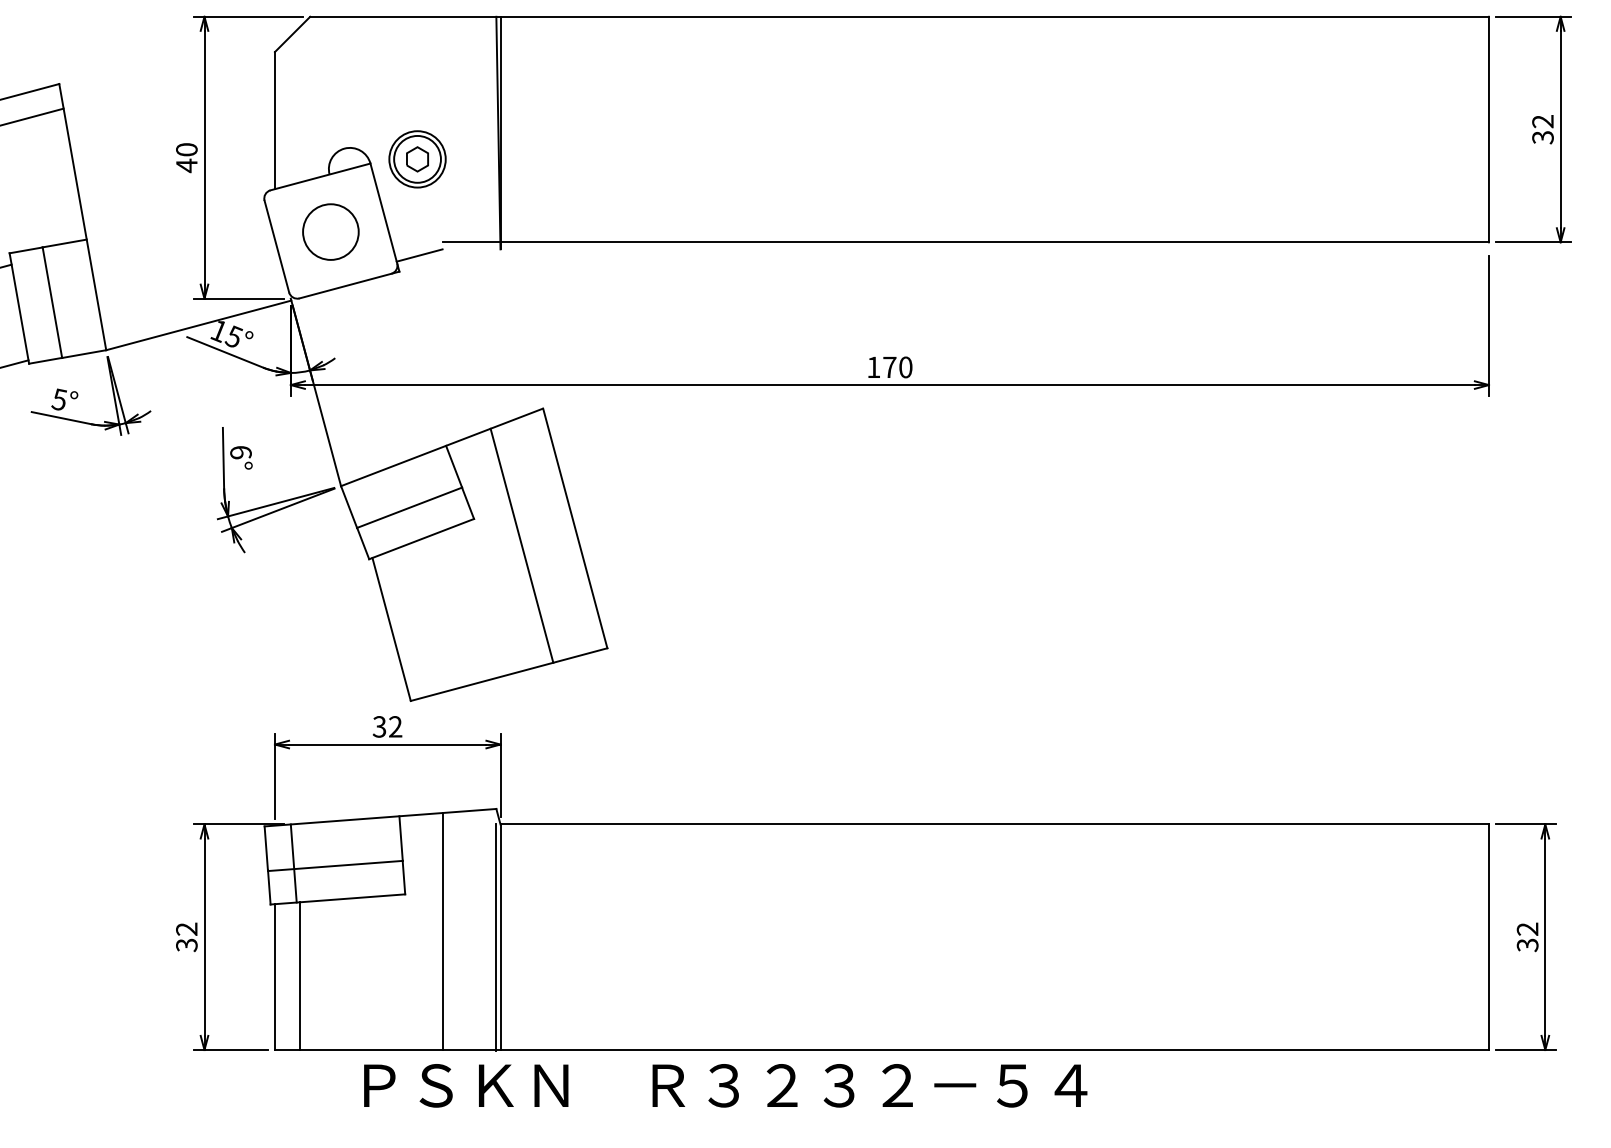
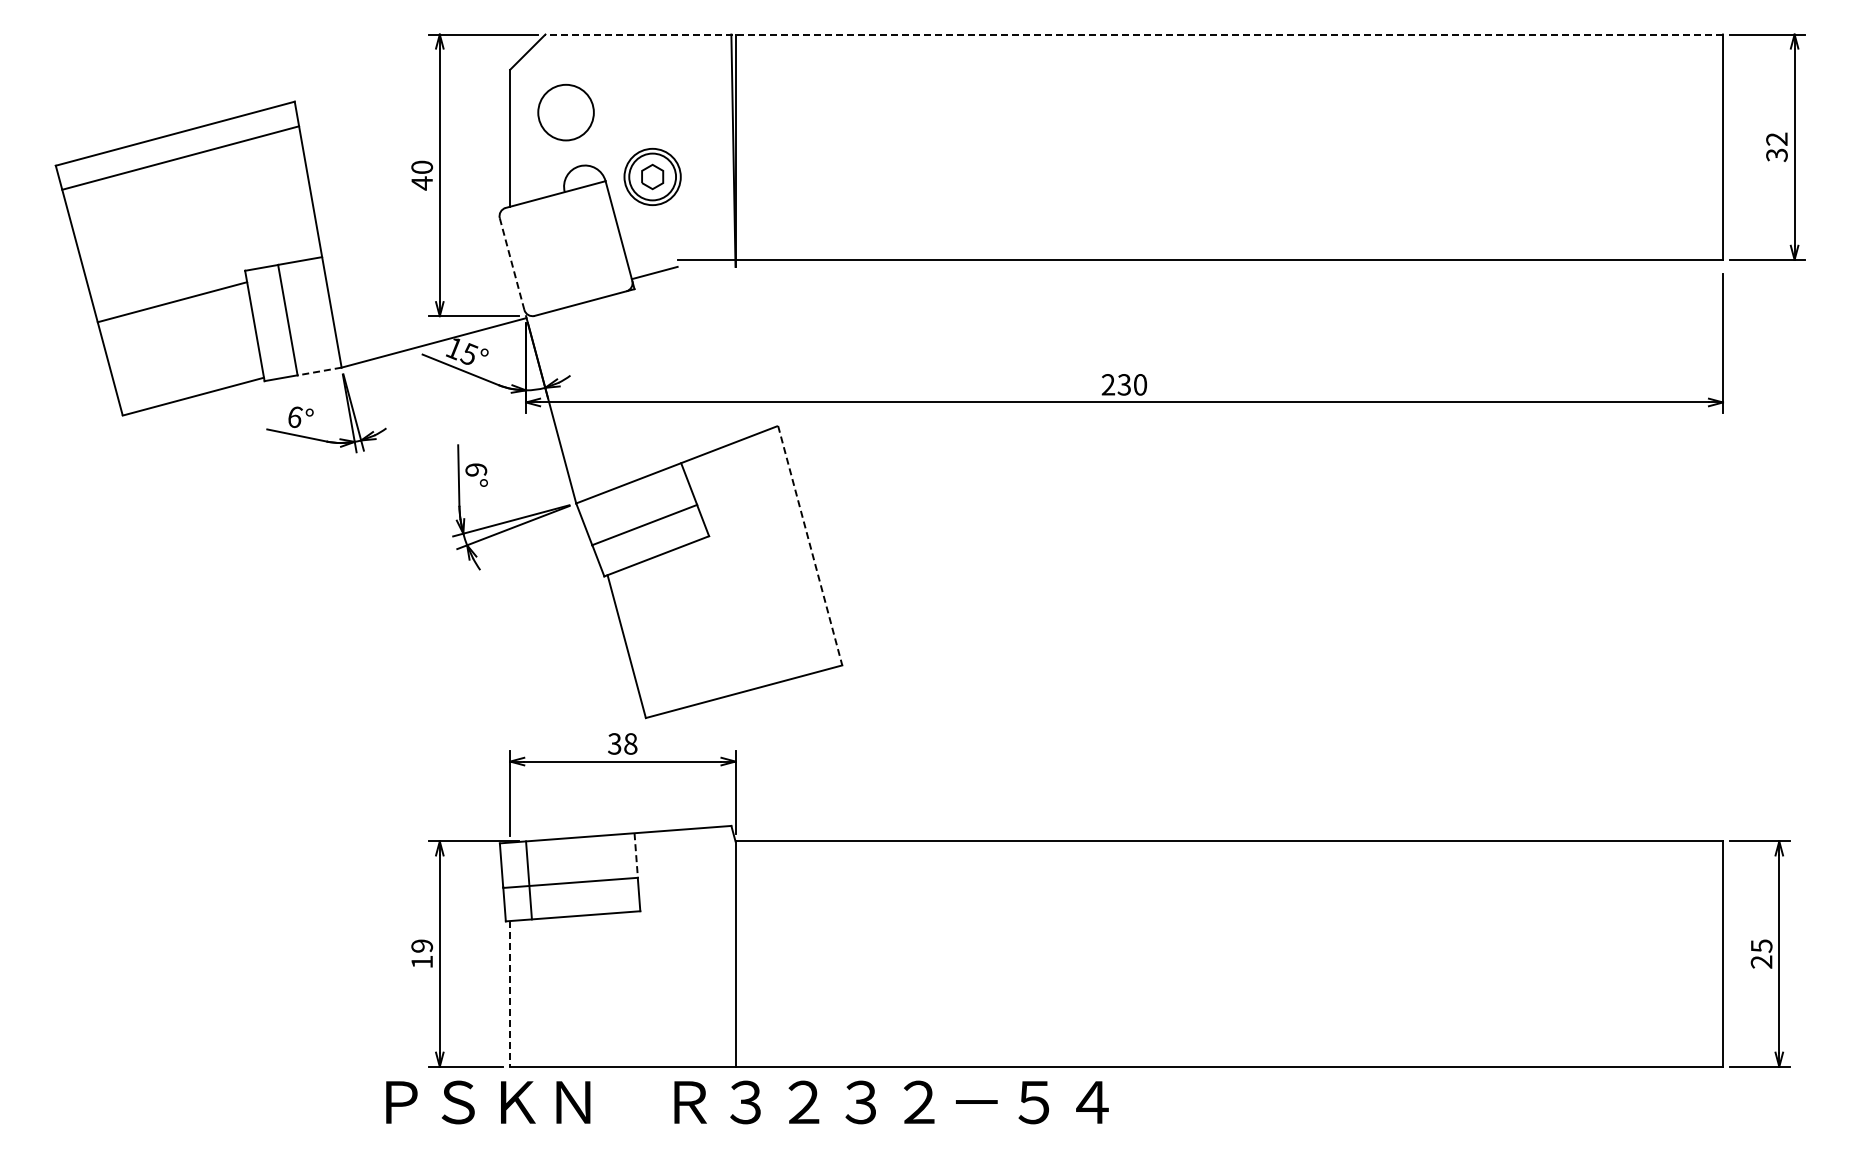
line: (899, 16) -> (1134, 34), solid -> dashed
circle: (330, 231) -> (565, 112), moved
line: (277, 246) -> (512, 264), solid -> dashed
line: (84, 354) -> (319, 371), solid -> dashed
text: (881, 367) -> (1116, 384), 170 -> 230
text: (59, 400) -> (294, 417), 5° -> 6°
line: (575, 528) -> (810, 545), solid -> dashed
line: (521, 545) -> (756, 562), removed
text: (395, 726) -> (630, 743), 32 -> 38
line: (401, 839) -> (636, 856), solid -> dashed
line: (442, 930) -> (677, 947), removed
text: (187, 936) -> (422, 953), 32 -> 19
text: (1527, 936) -> (1761, 953), 32 -> 25
line: (496, 937) -> (731, 954), removed
line: (300, 975) -> (535, 992), removed
line: (275, 976) -> (510, 993), solid -> dashed
text: (725, 1085) -> (747, 1102), moved

